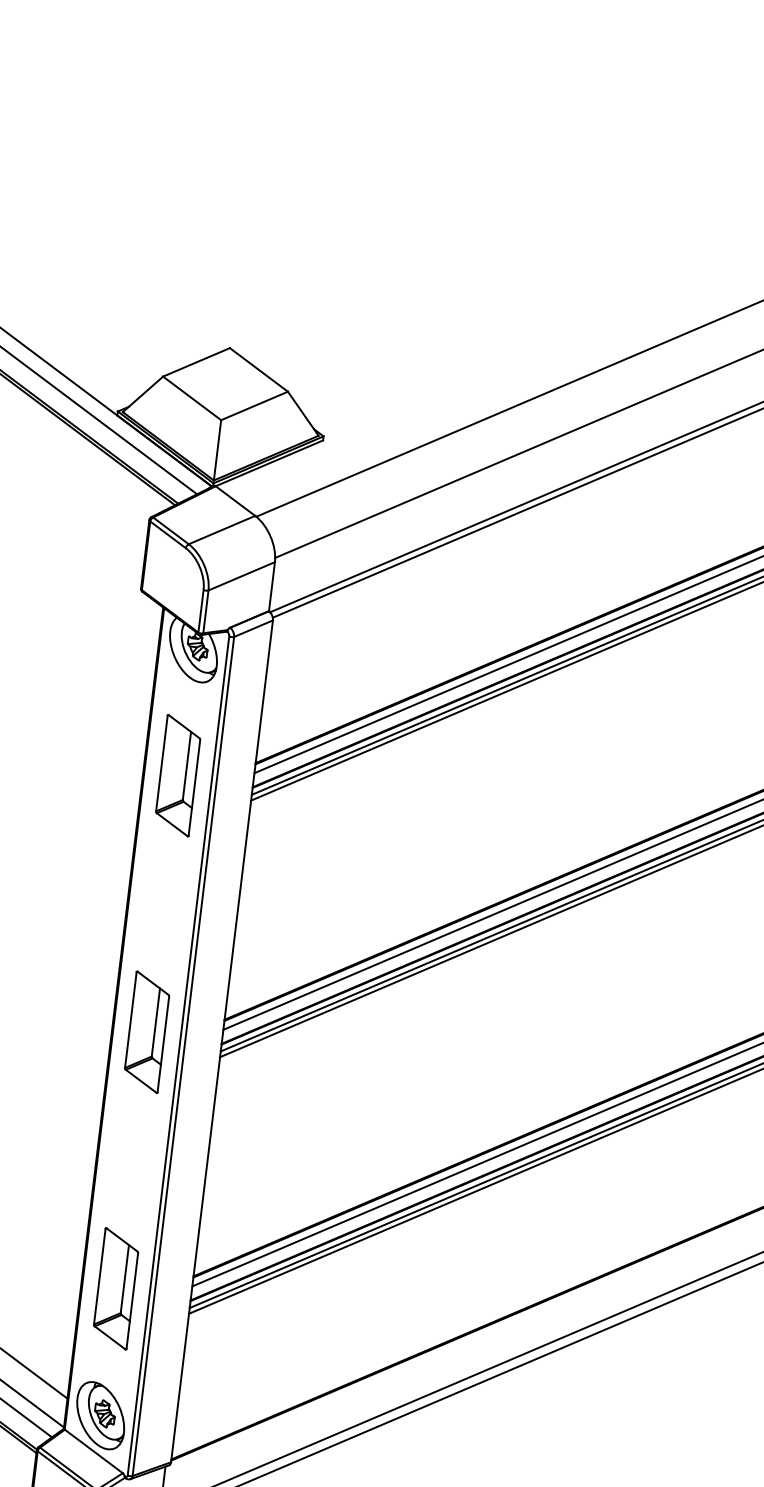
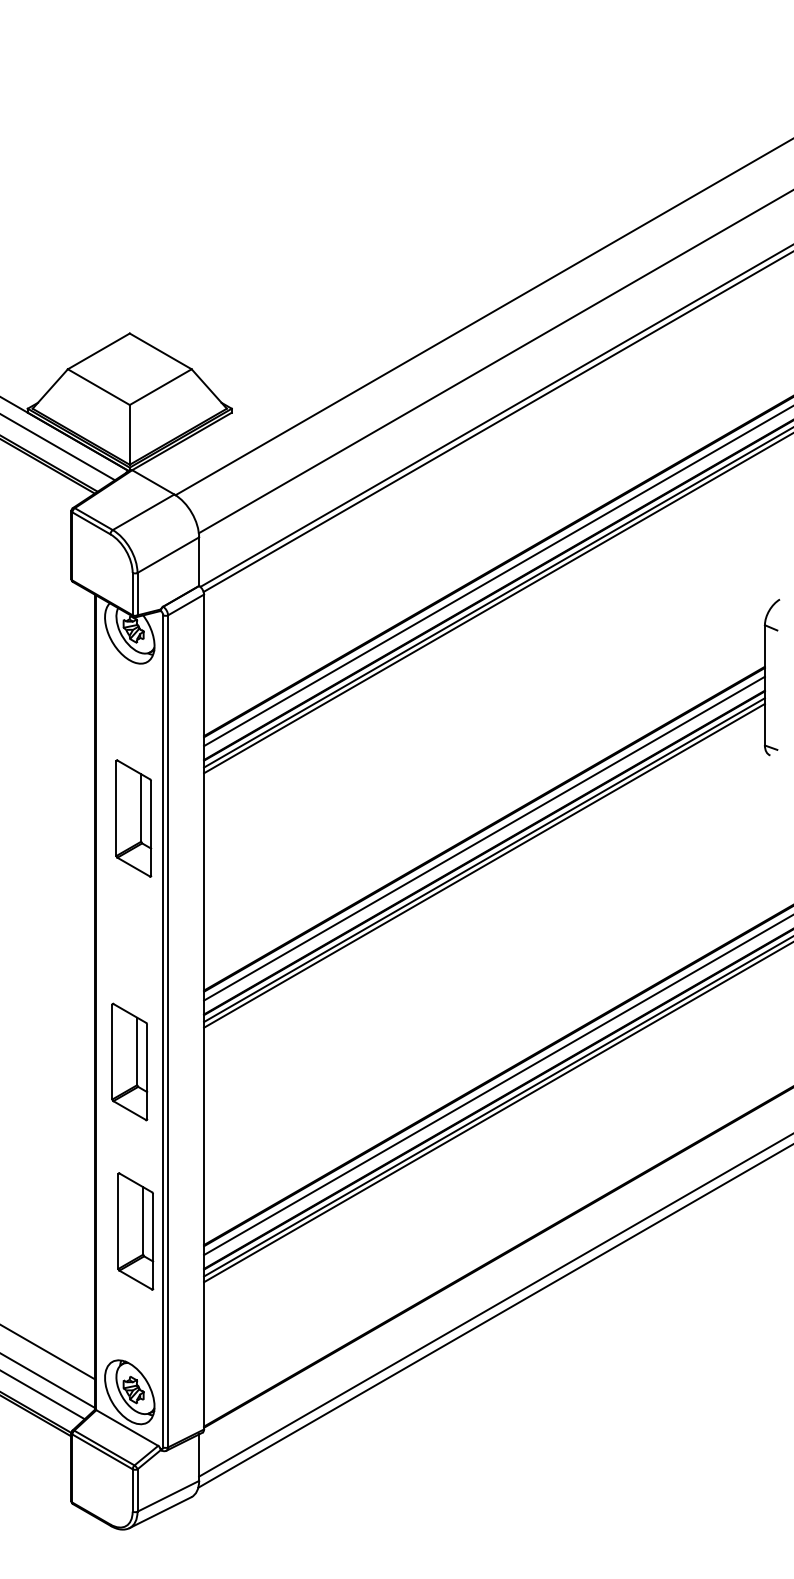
part: (177, 775) -> (133, 818), moved
part: (146, 1031) -> (129, 1061), moved
part: (115, 1288) -> (135, 1231), moved

